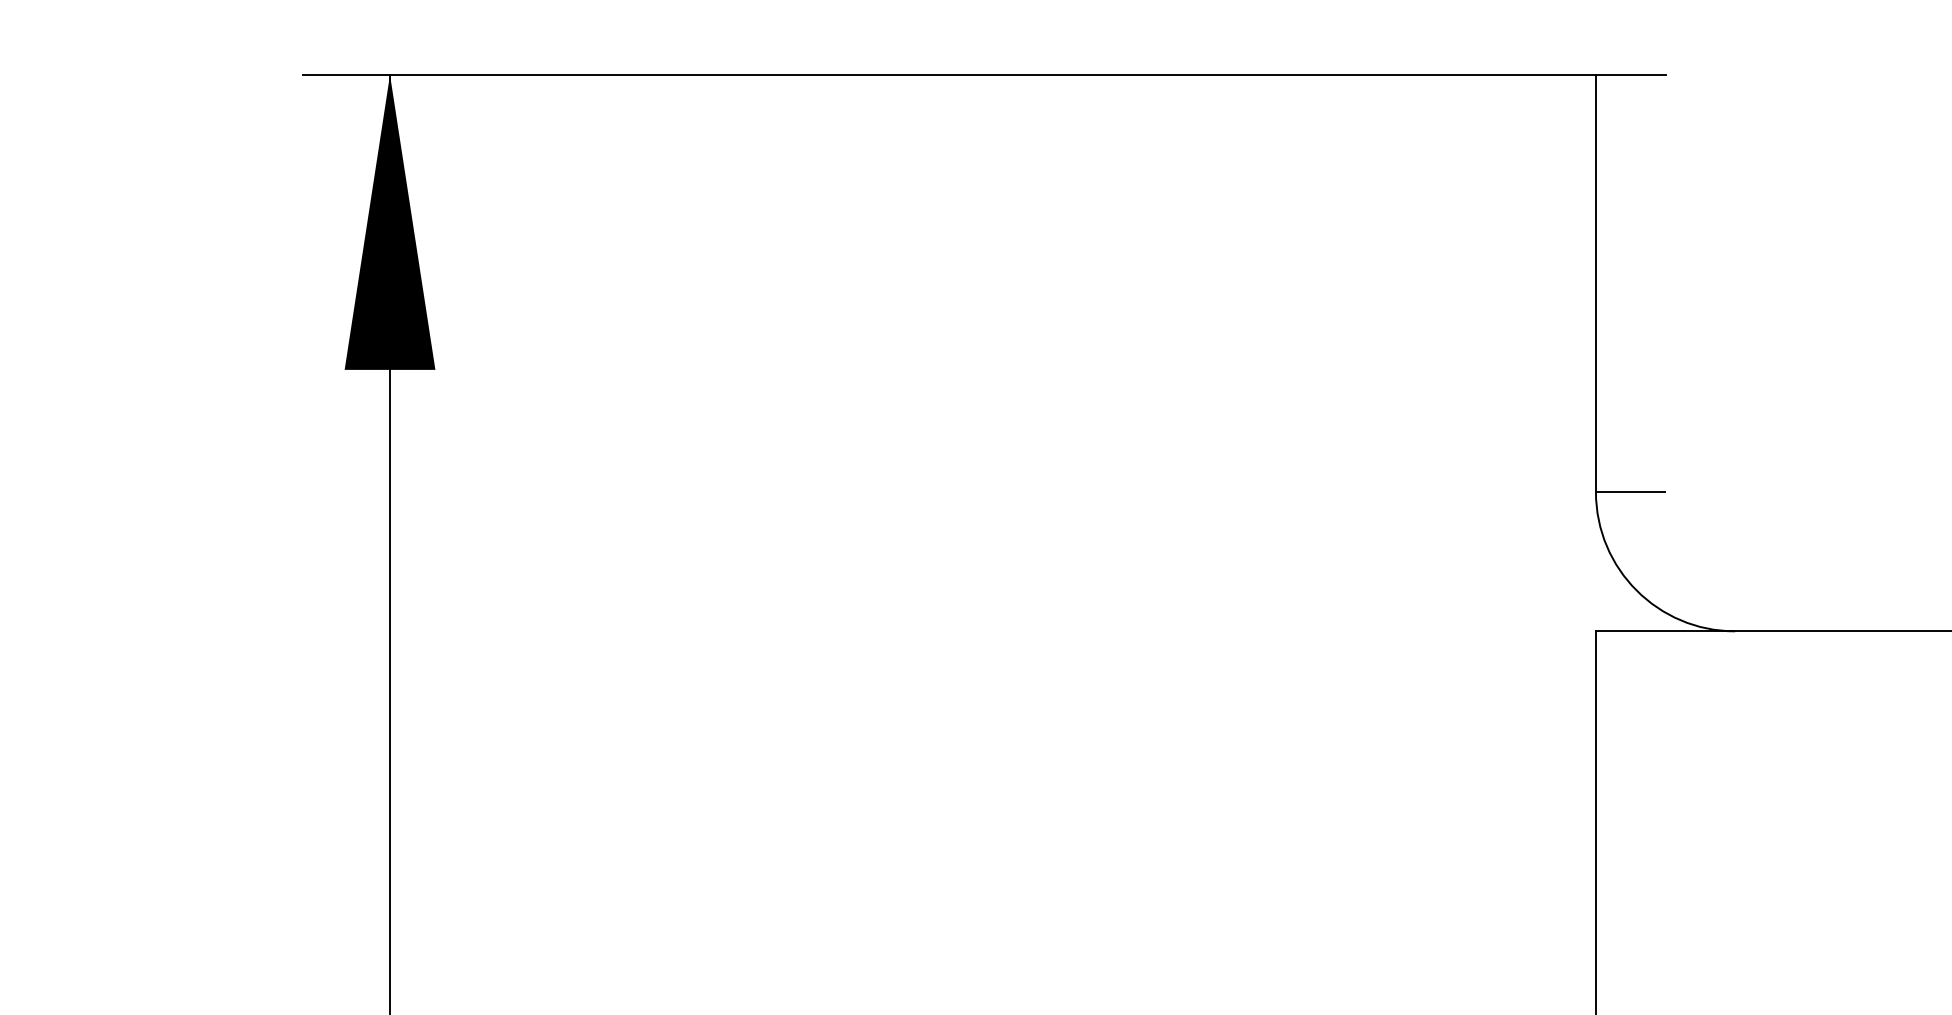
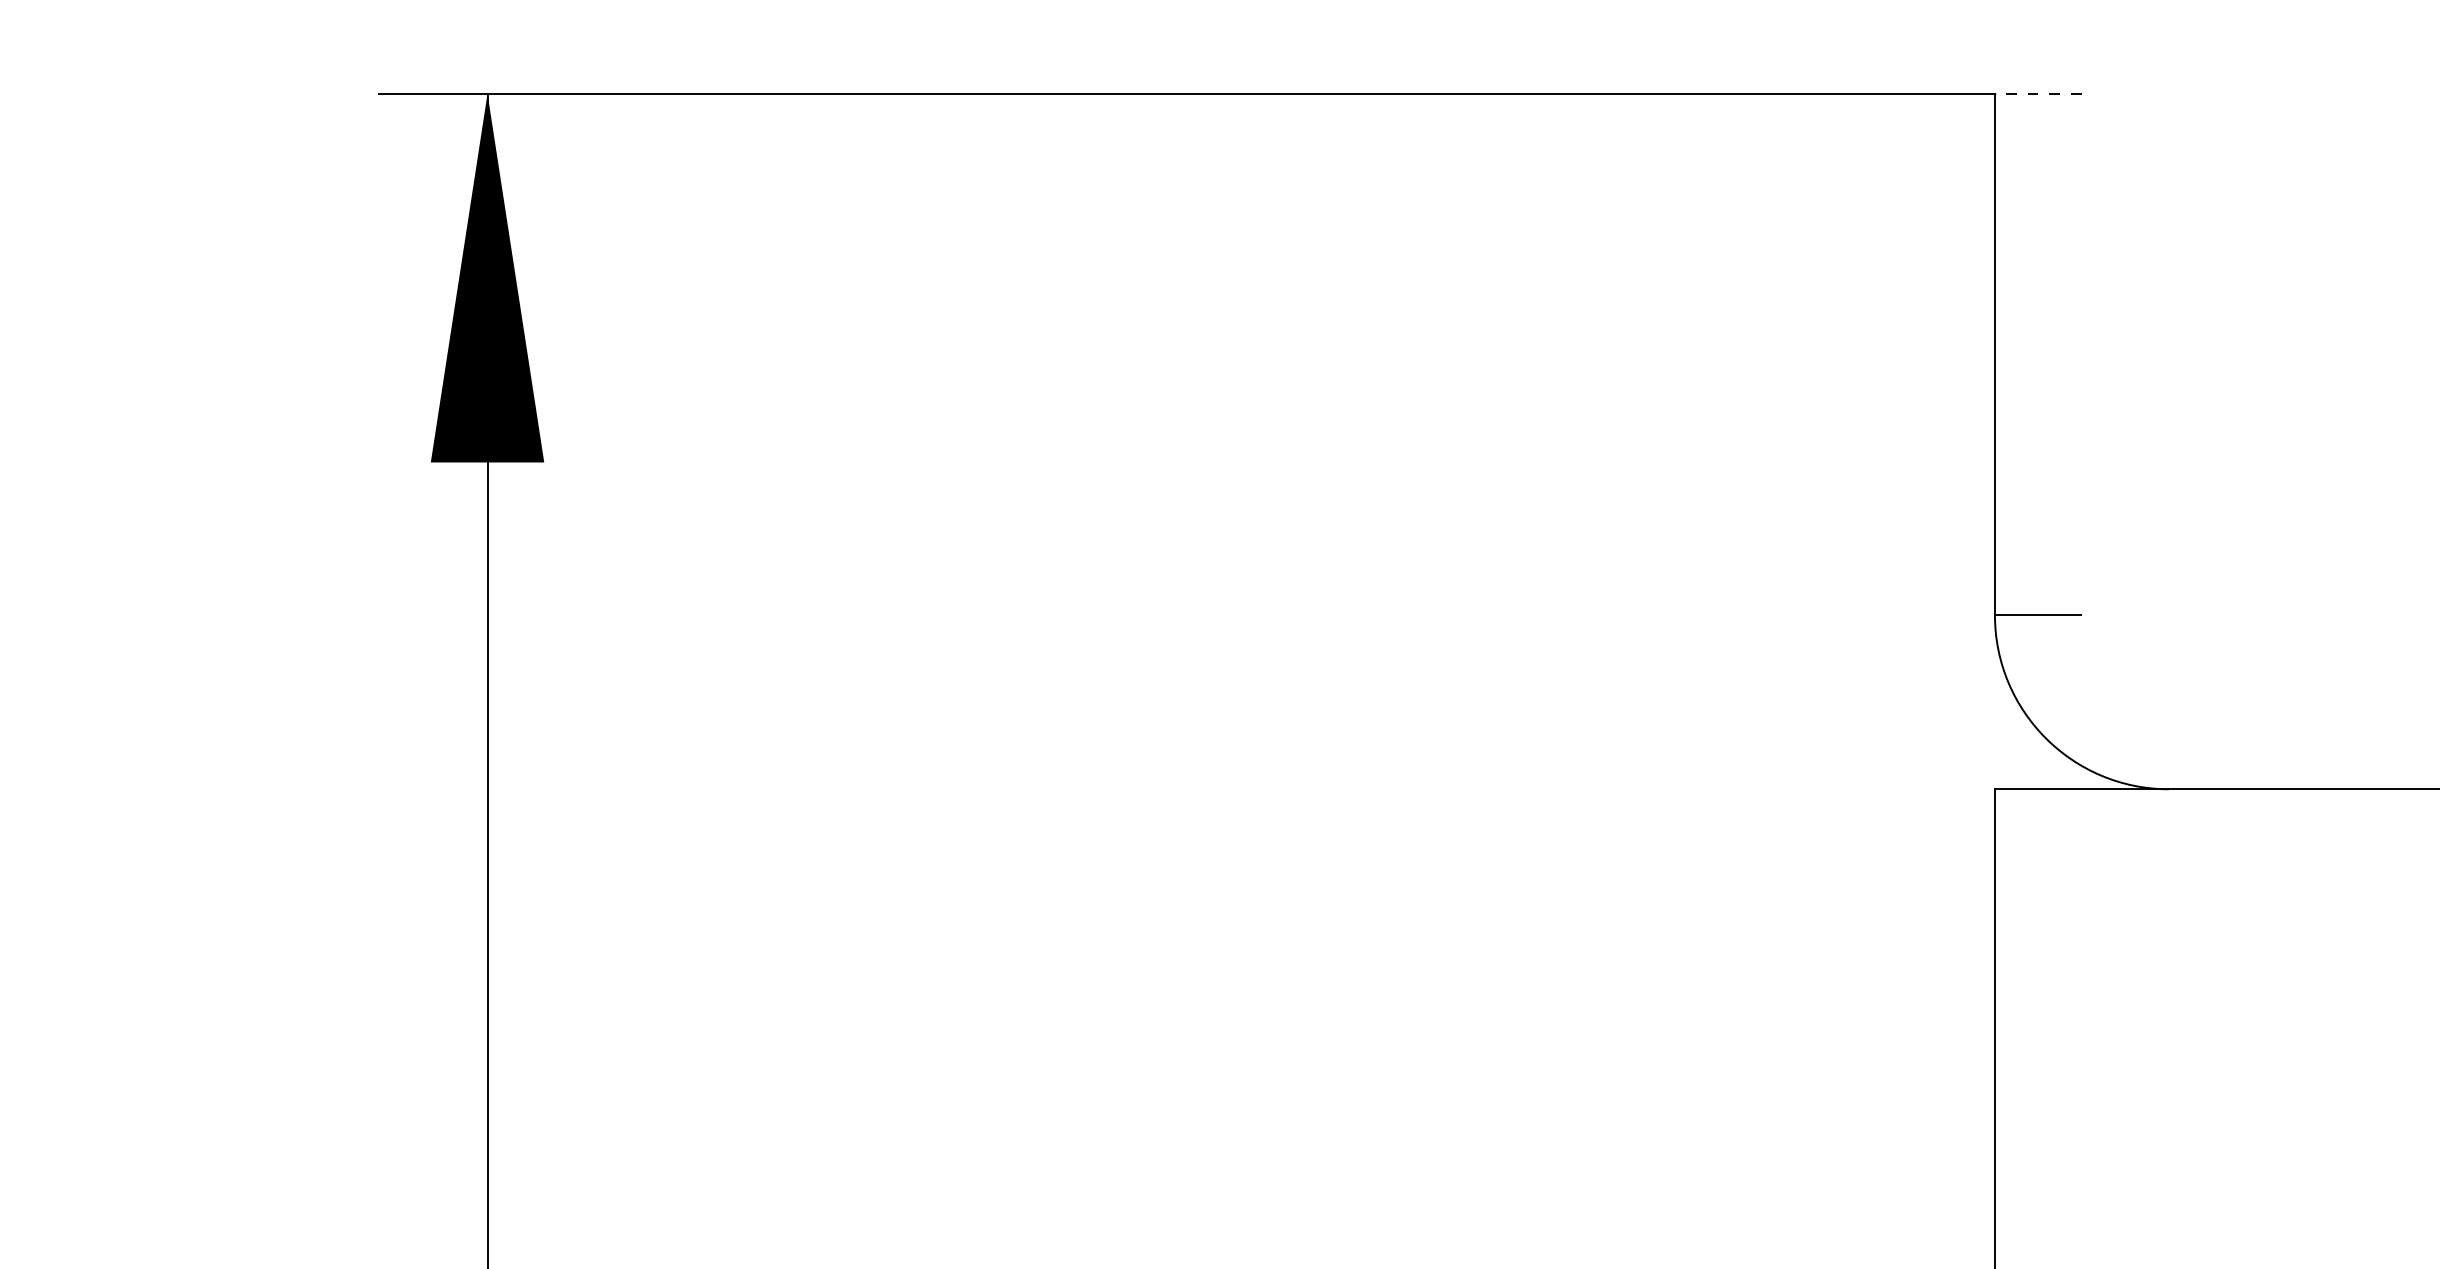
line: (1630, 74) -> (2037, 93), solid -> dashed

